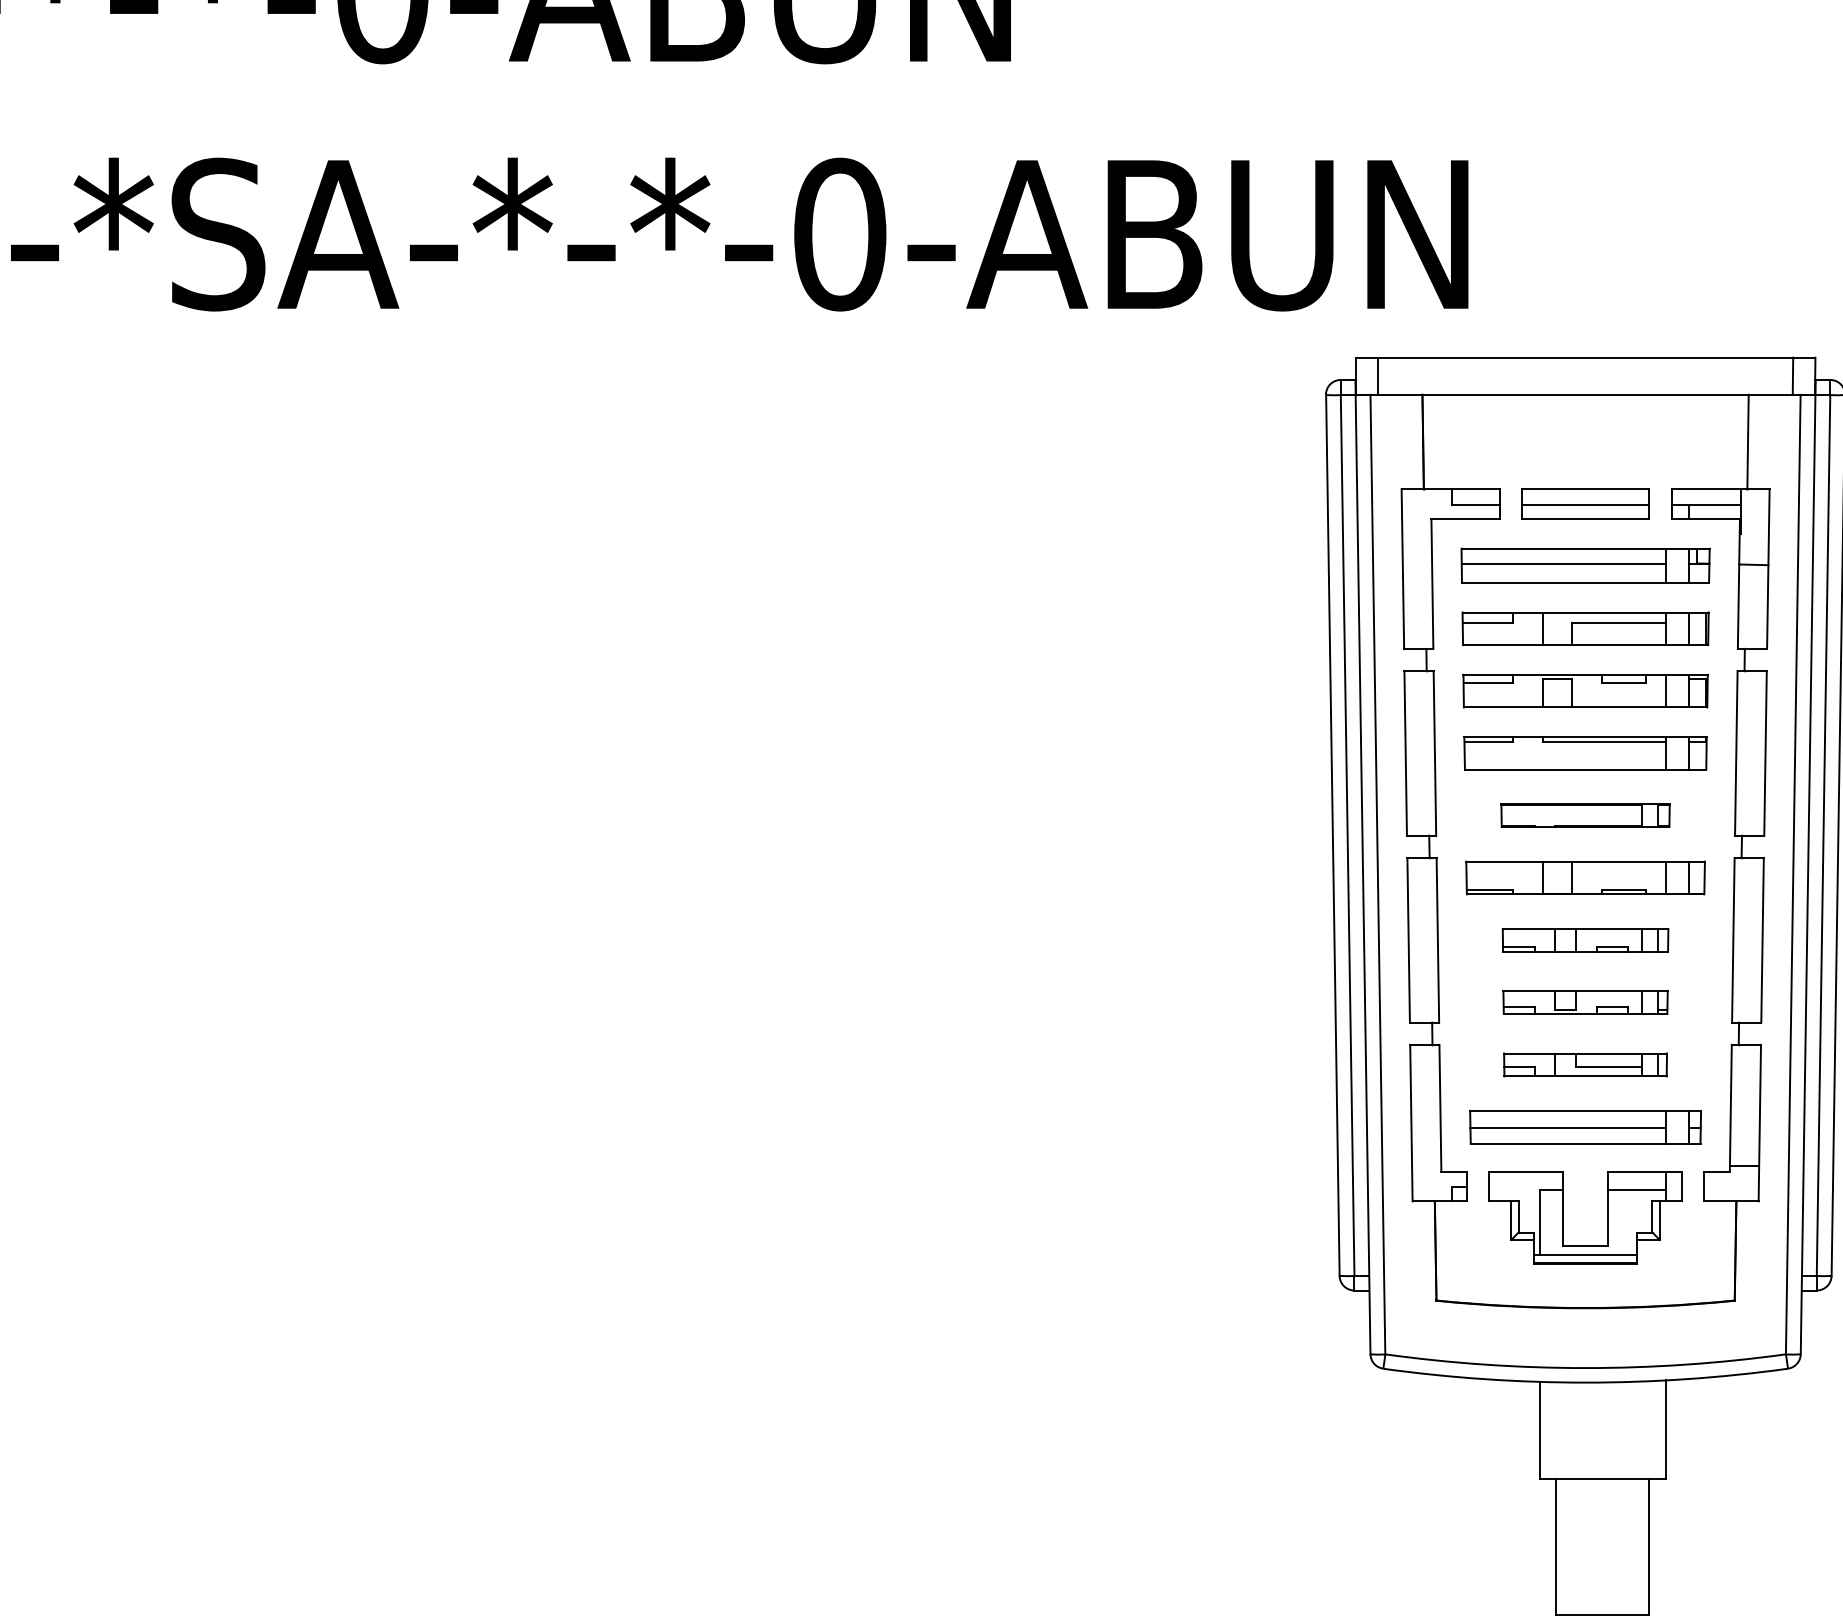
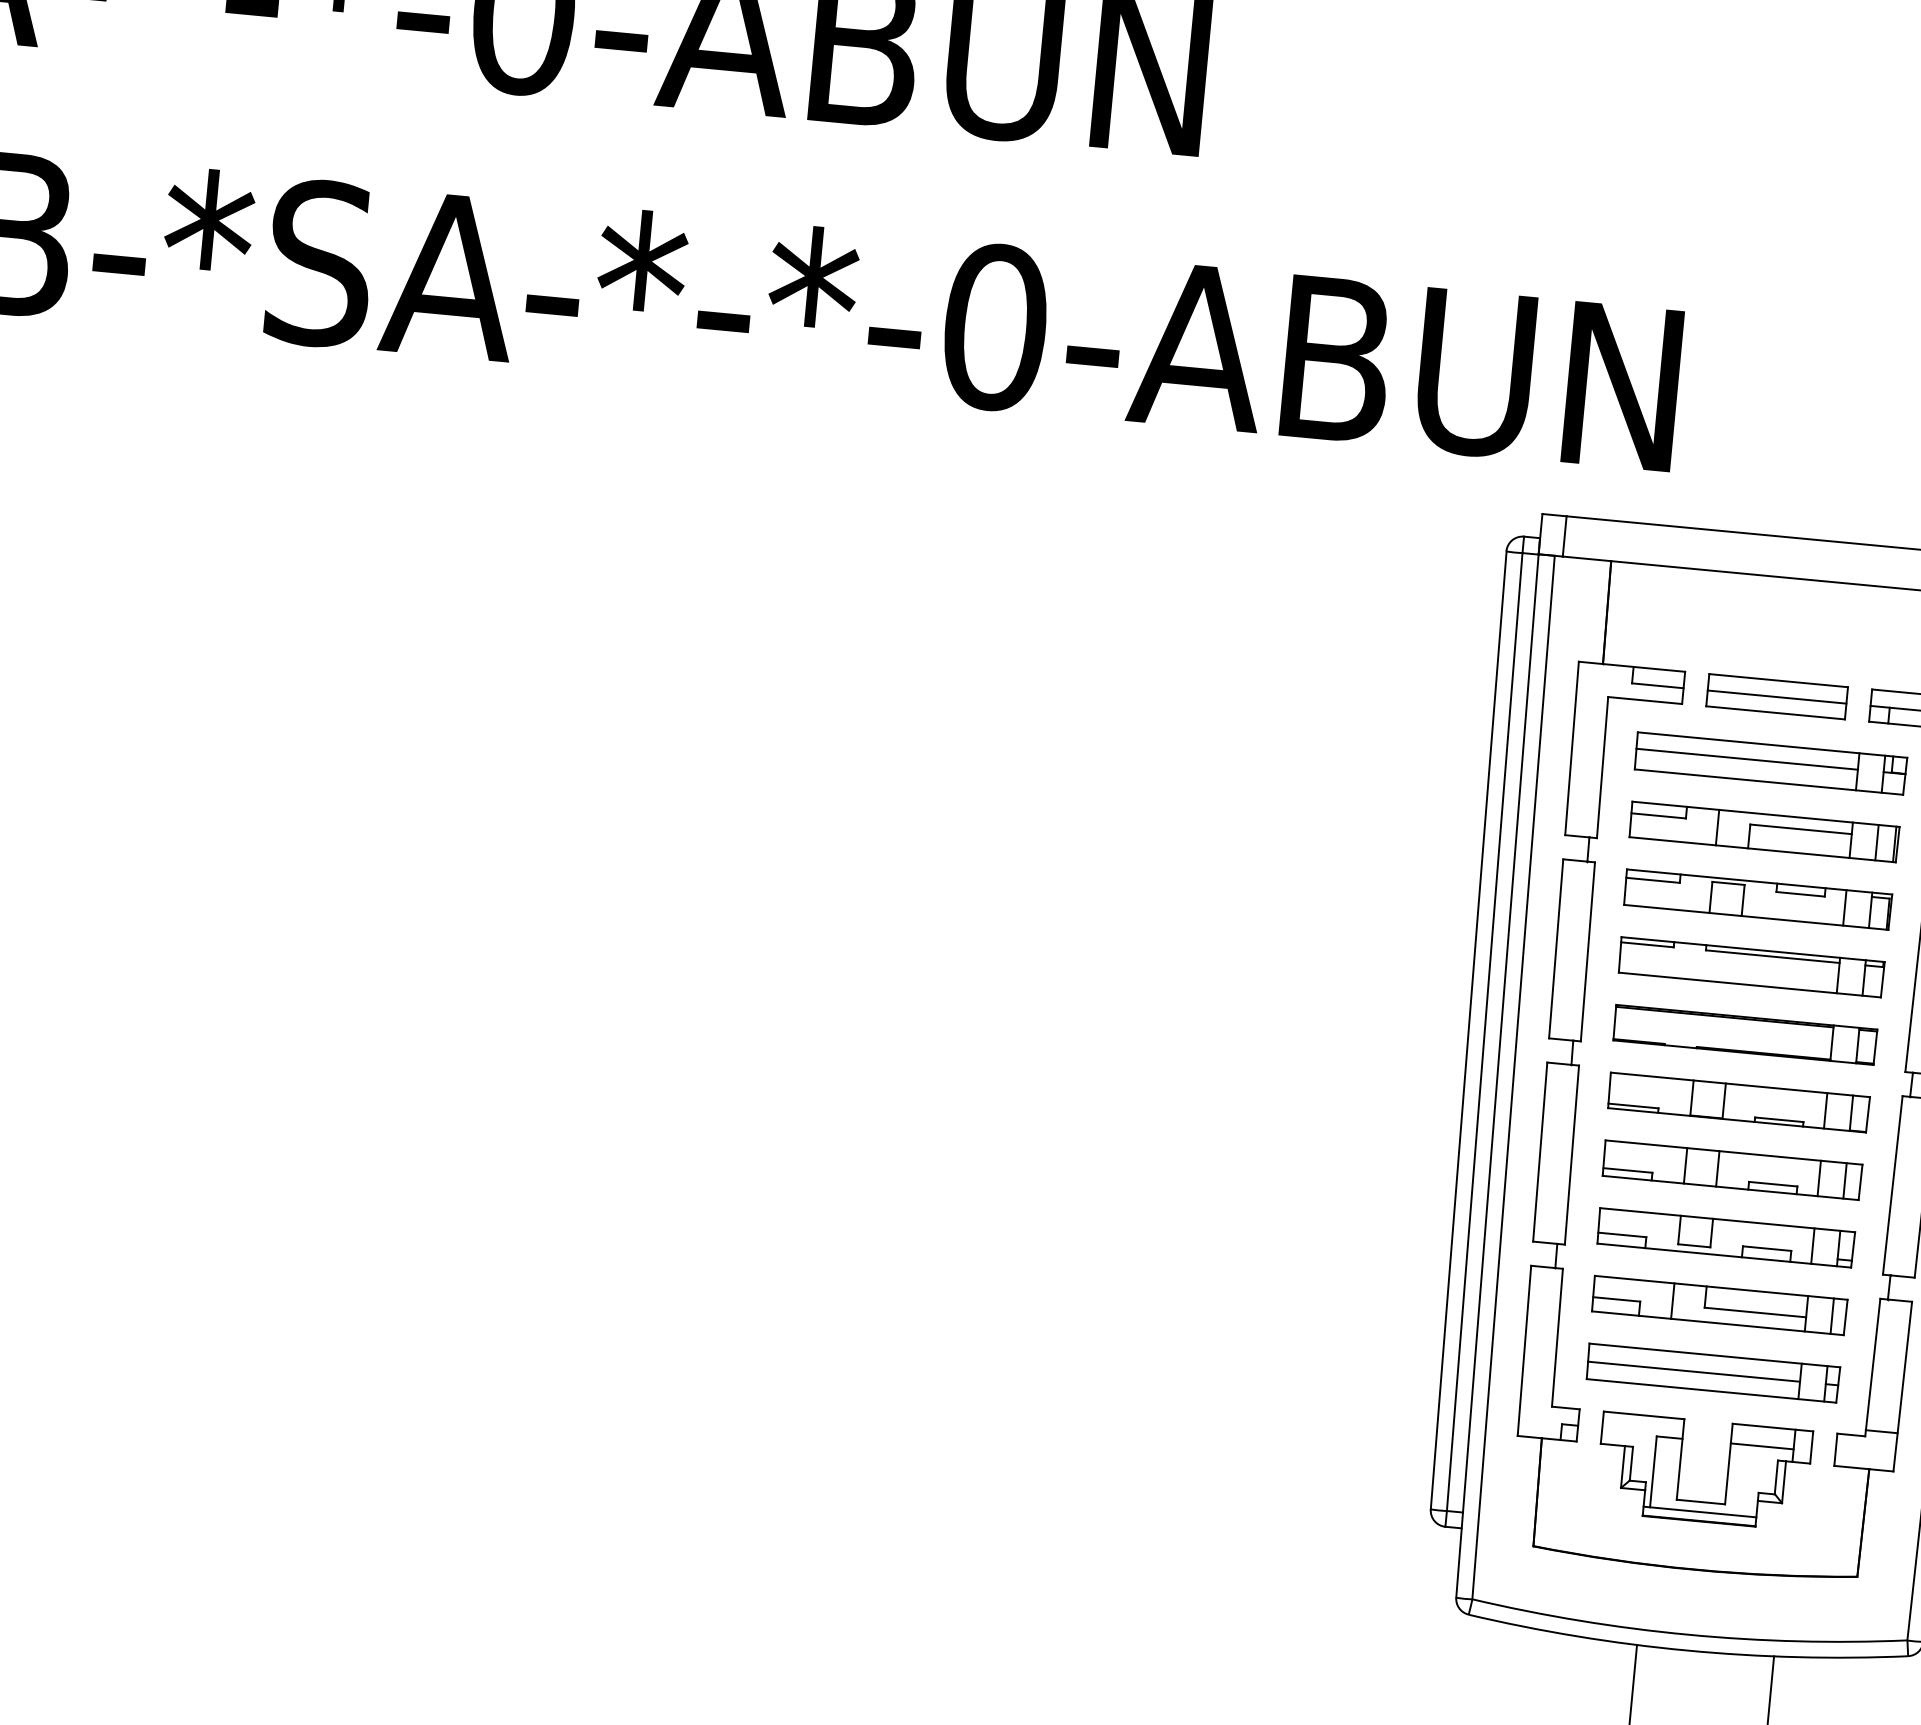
part: (1585, 815) -> (1745, 1034), size x1.43
part: (1585, 940) -> (1732, 1170), size x1.43
part: (1585, 1002) -> (1725, 1237), size x1.43
part: (1585, 1064) -> (1719, 1305), size x1.43

